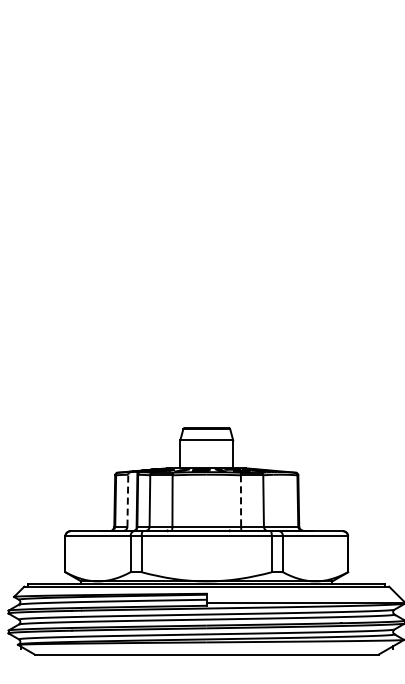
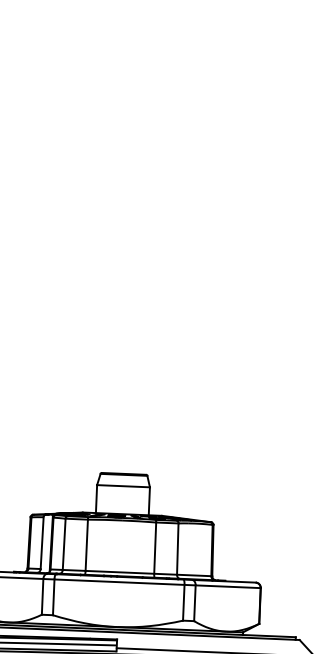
line: (127, 500) -> (41, 542), dashed -> solid
line: (241, 500) -> (155, 547), dashed -> solid

